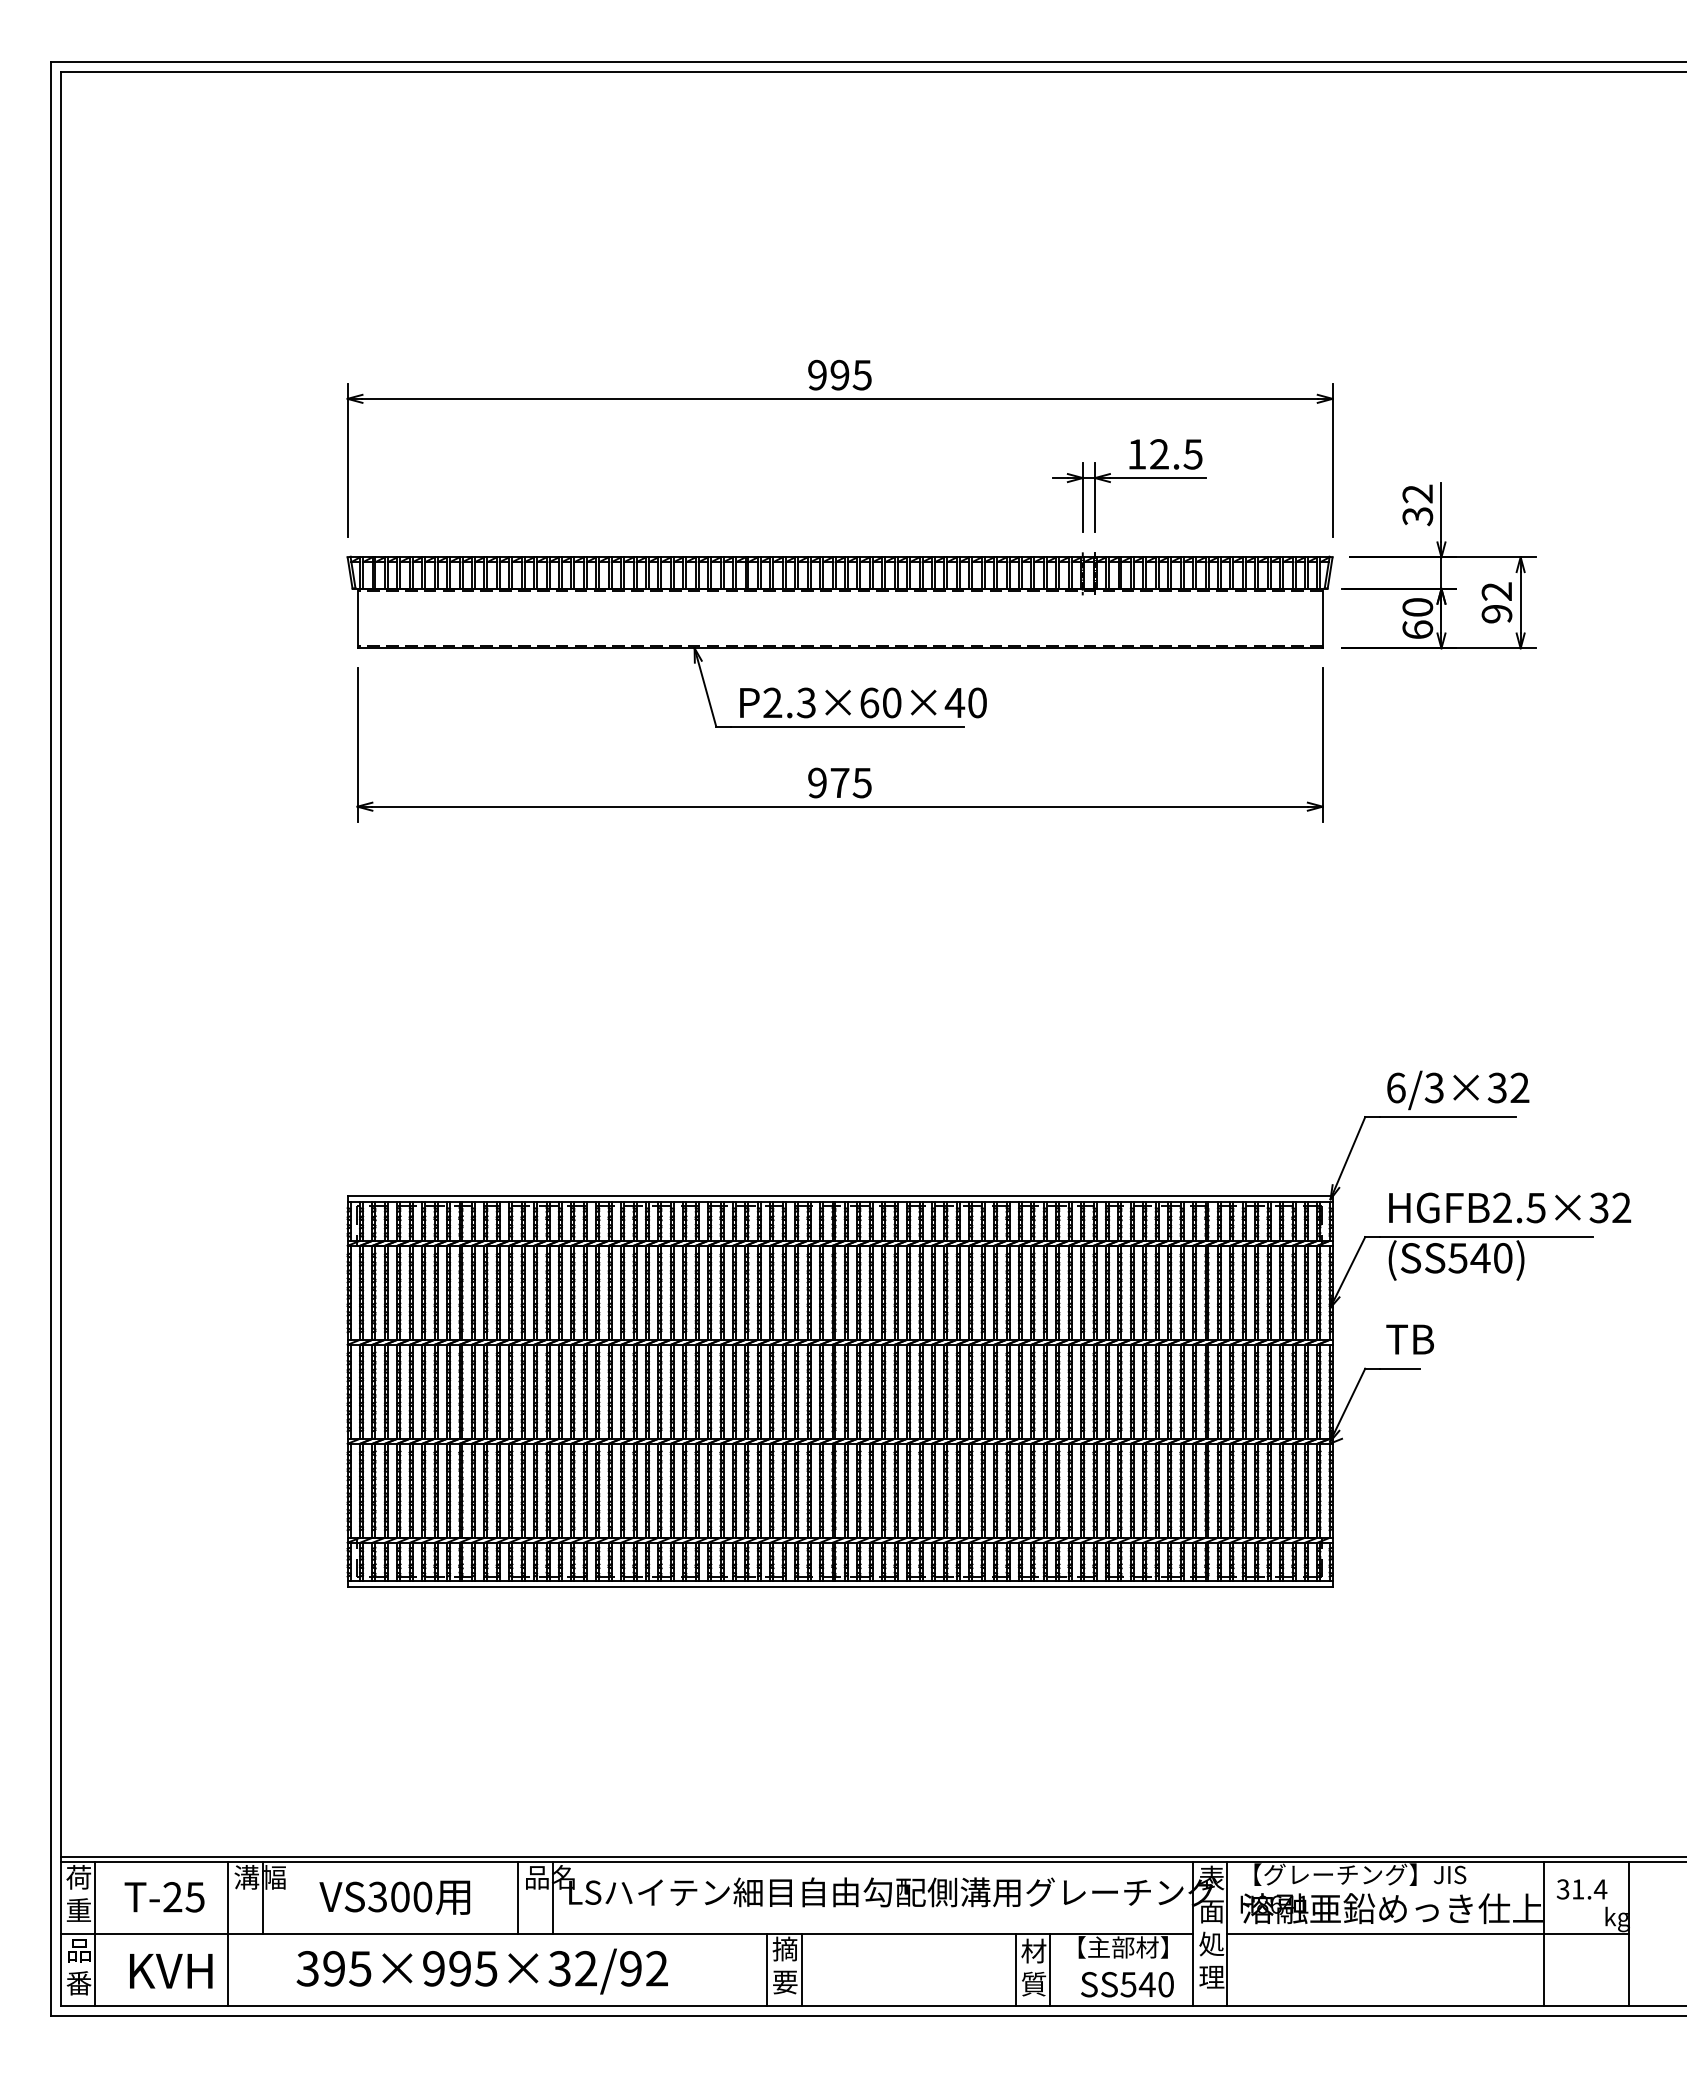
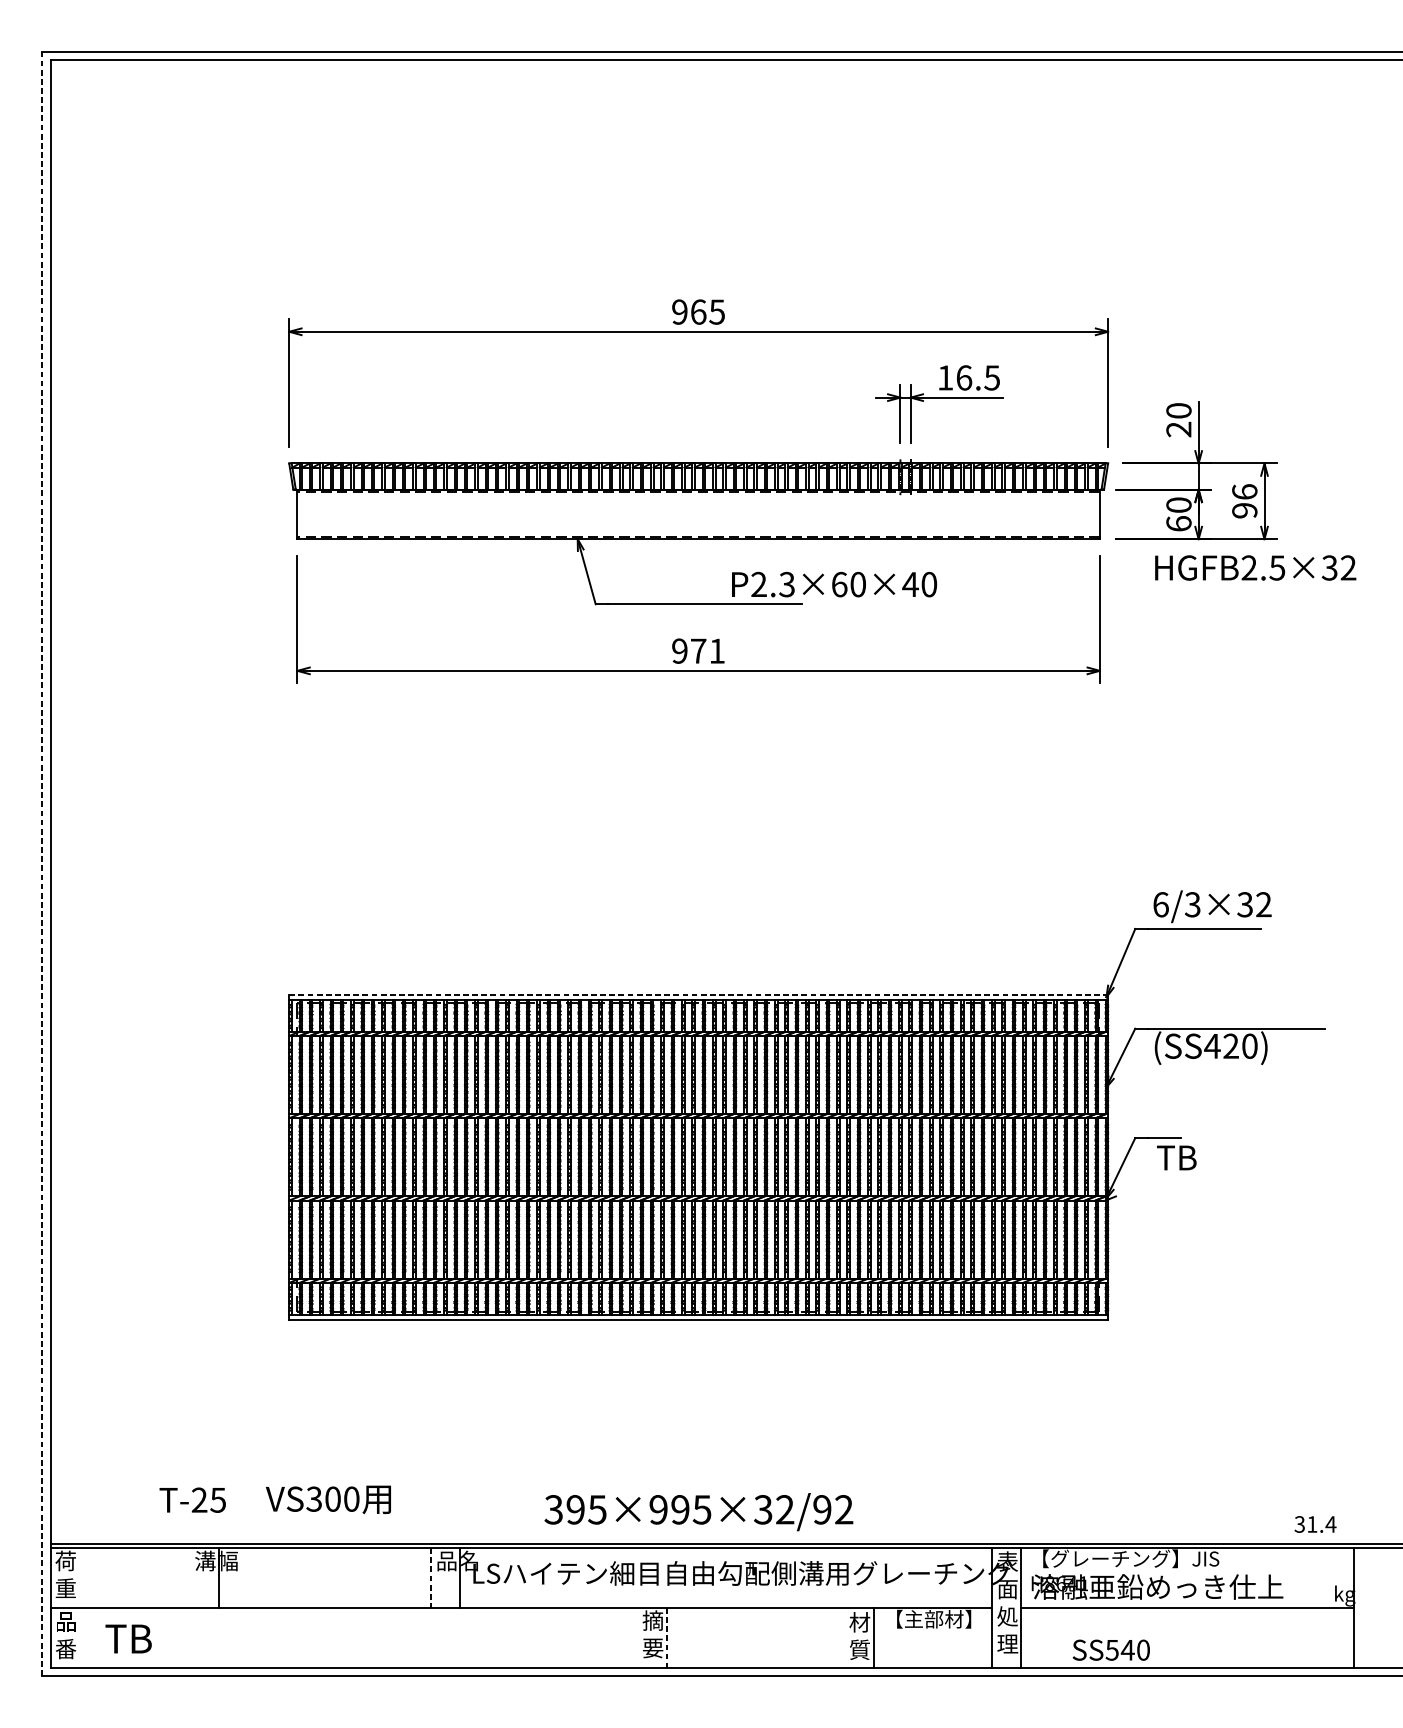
text: (839, 374) -> (698, 311), 995 -> 965
text: (1159, 454) -> (964, 378), 12.5 -> 16.5
text: (1417, 505) -> (1178, 420), 32 -> 20
text: (1496, 591) -> (1244, 491), 92 -> 96
text: (863, 702) -> (834, 584), moved
text: (861, 783) -> (716, 651), 975 -> 971
line: (50, 1039) -> (42, 864), solid -> dashed
line: (840, 1196) -> (699, 994), solid -> dashed
text: (1510, 1207) -> (1256, 567), moved
text: (1468, 1258) -> (1221, 1046), (SS540) -> (SS420)
text: (1409, 1339) -> (1176, 1157), moved
text: (1581, 1889) -> (1315, 1524), moved
text: (164, 1897) -> (192, 1500), moved
text: (394, 1897) -> (328, 1499), moved
line: (518, 1897) -> (431, 1577), solid -> dashed
line: (95, 1933) -> (79, 1607), removed
line: (227, 1933) -> (189, 1607), removed
line: (1544, 1933) -> (1284, 1607), removed
line: (767, 1969) -> (638, 1637), removed
line: (801, 1969) -> (666, 1637), solid -> dashed
line: (1015, 1969) -> (844, 1637), removed
text: (169, 1970) -> (141, 1638), KVH -> TB
text: (481, 1971) -> (698, 1512), moved
text: (1127, 1984) -> (1111, 1650), moved

